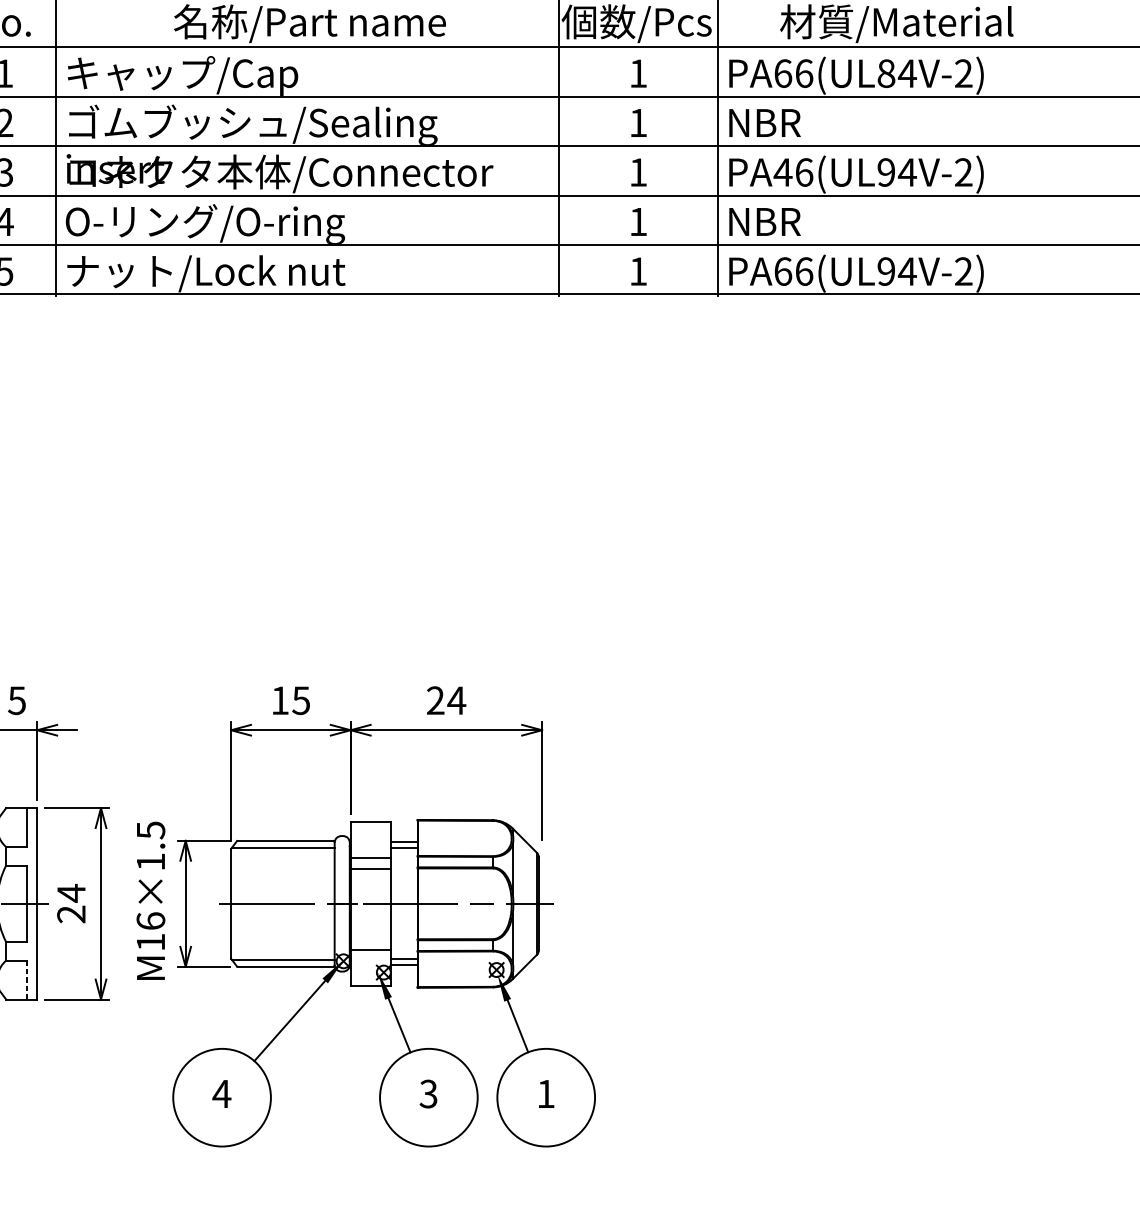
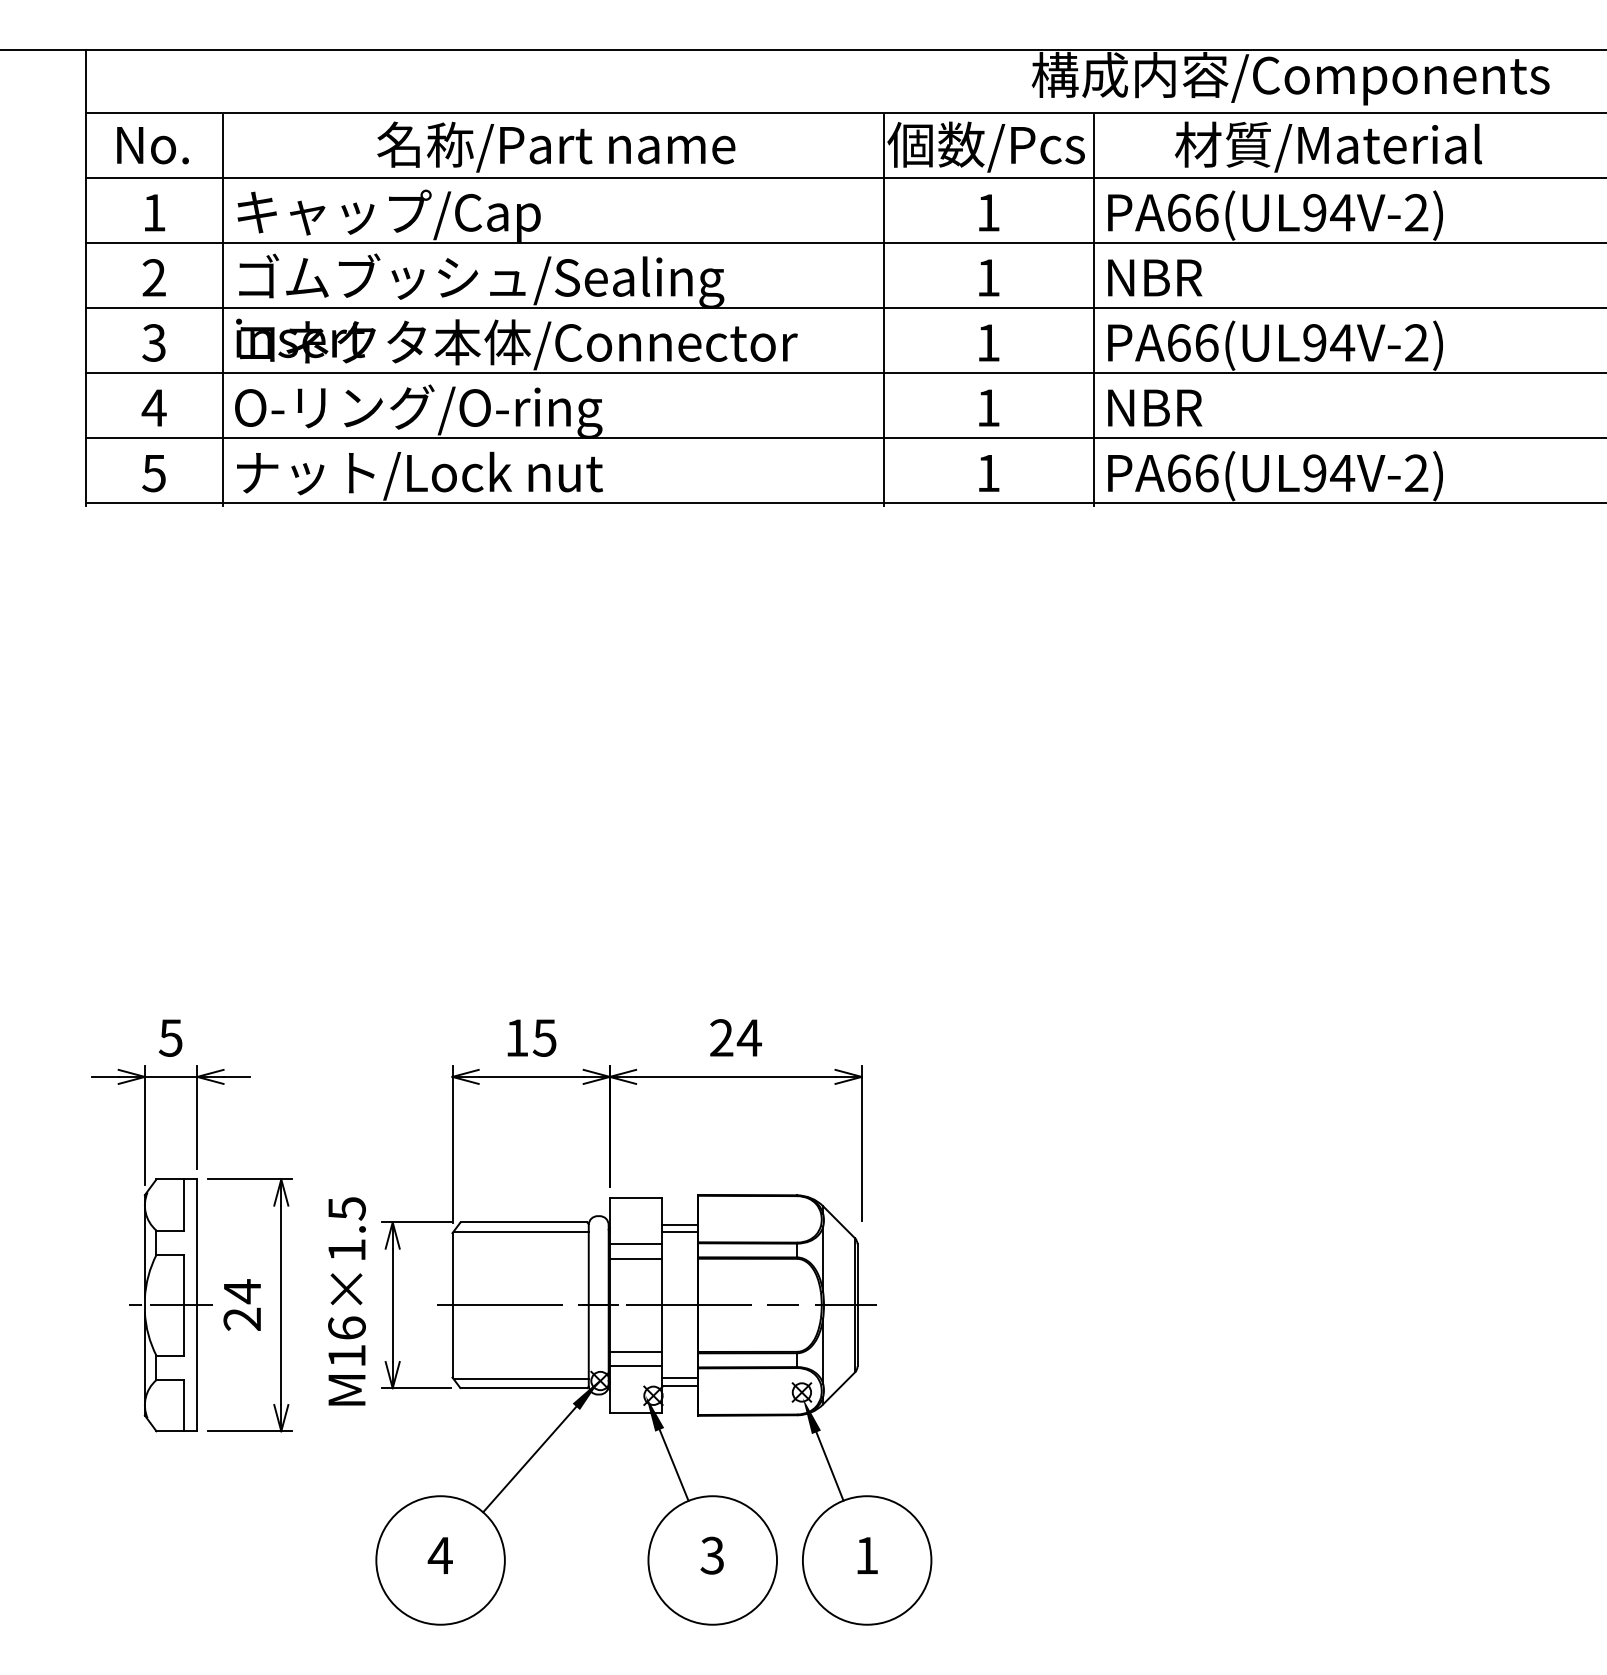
text: (886, 73) -> (1314, 212), PA66(UL84V-2) -> PA66(UL94V-2)
text: (782, 172) -> (1178, 342), PA46(UL94V-2) -> PA66(UL94V-2)
line: (370, 938) -> (635, 1351), added
line: (26, 979) -> (183, 1405), dashed -> solid

